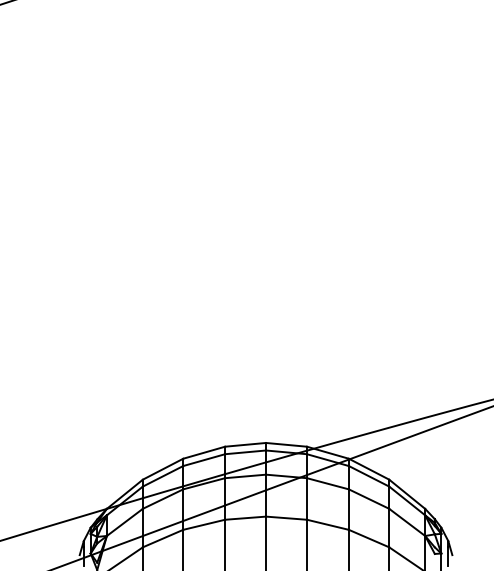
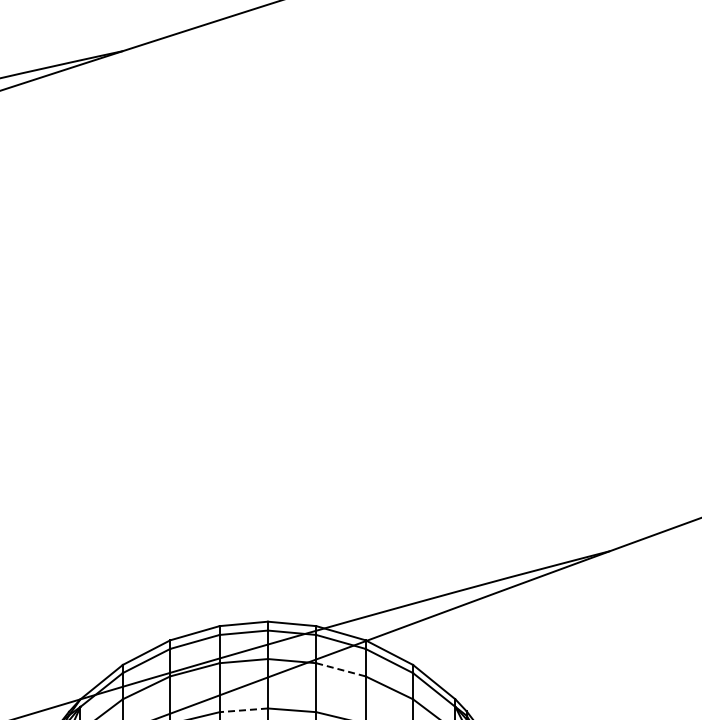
line: (327, 483) -> (340, 669), solid -> dashed
line: (245, 518) -> (243, 710), solid -> dashed

